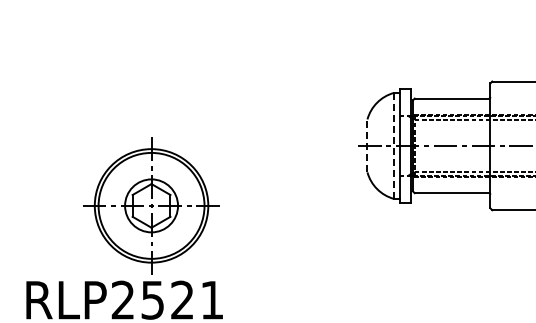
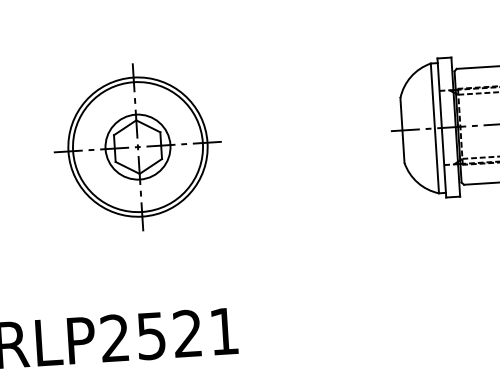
line: (367, 145) -> (402, 129), dashed -> solid
line: (393, 145) -> (434, 127), dashed -> solid
part: (151, 205) -> (137, 146), moved

